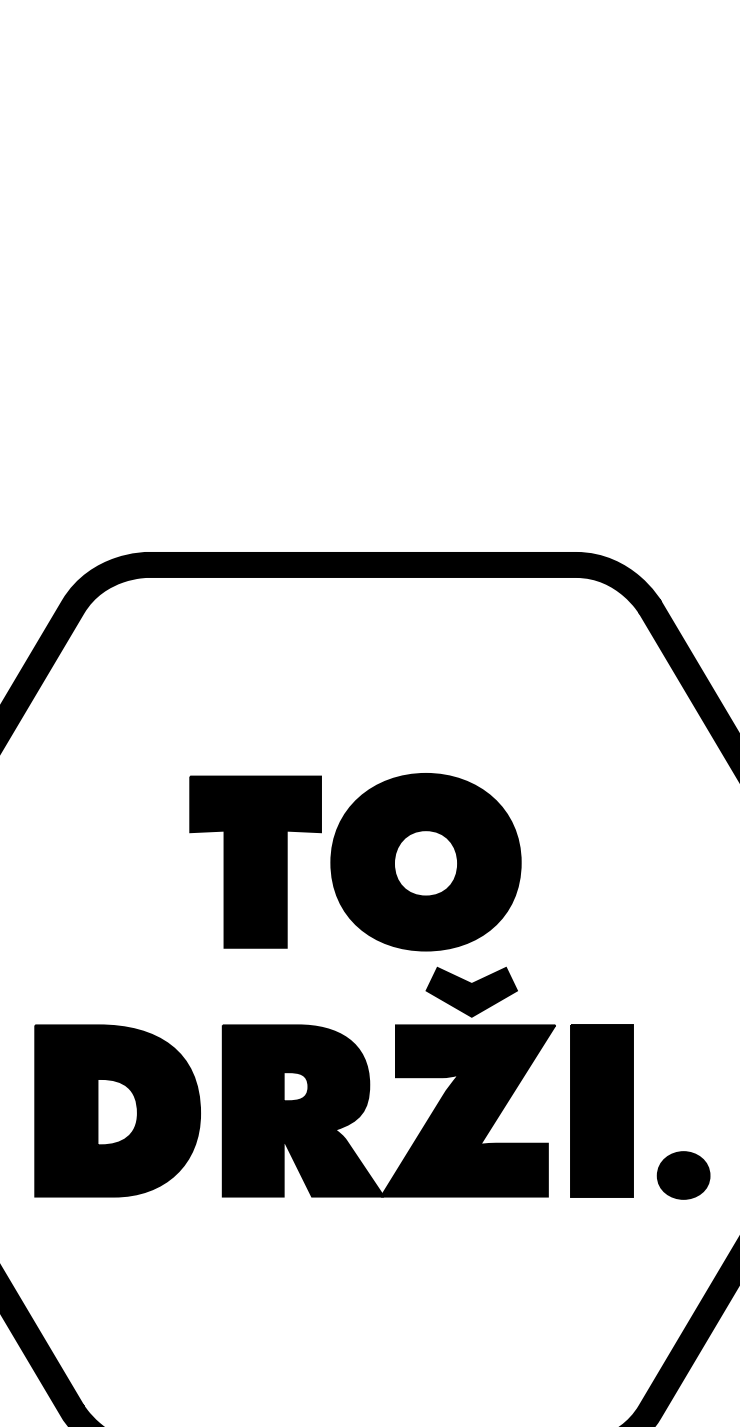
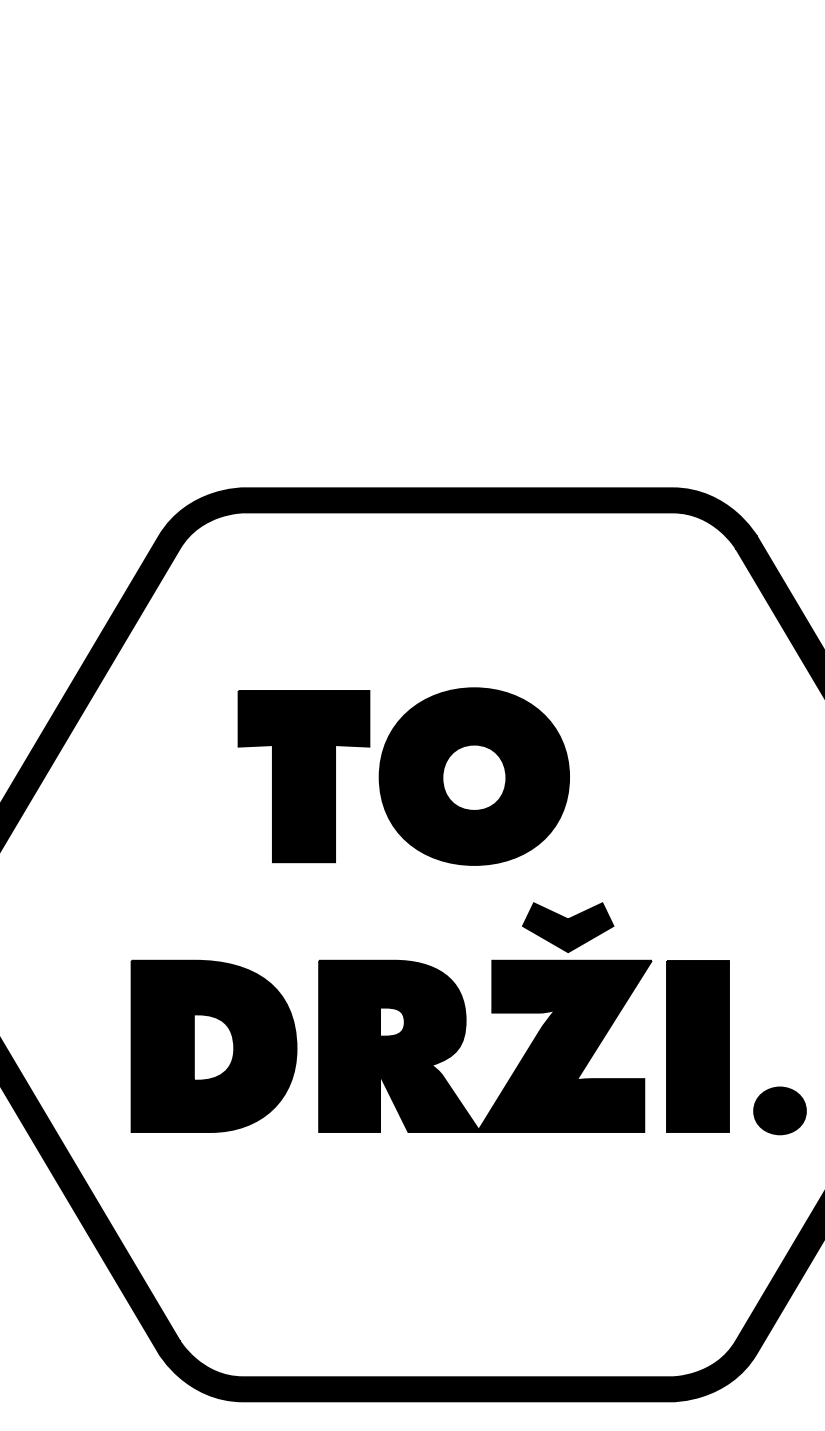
part: (355, 862) -> (403, 776), moved

